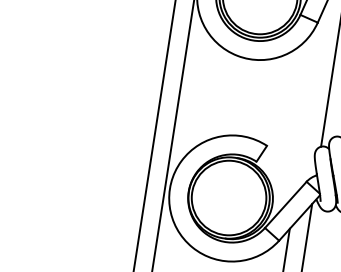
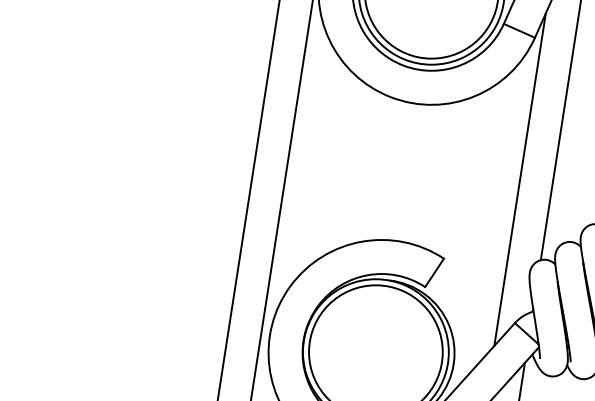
line: (309, 101) -> (520, 179), added

